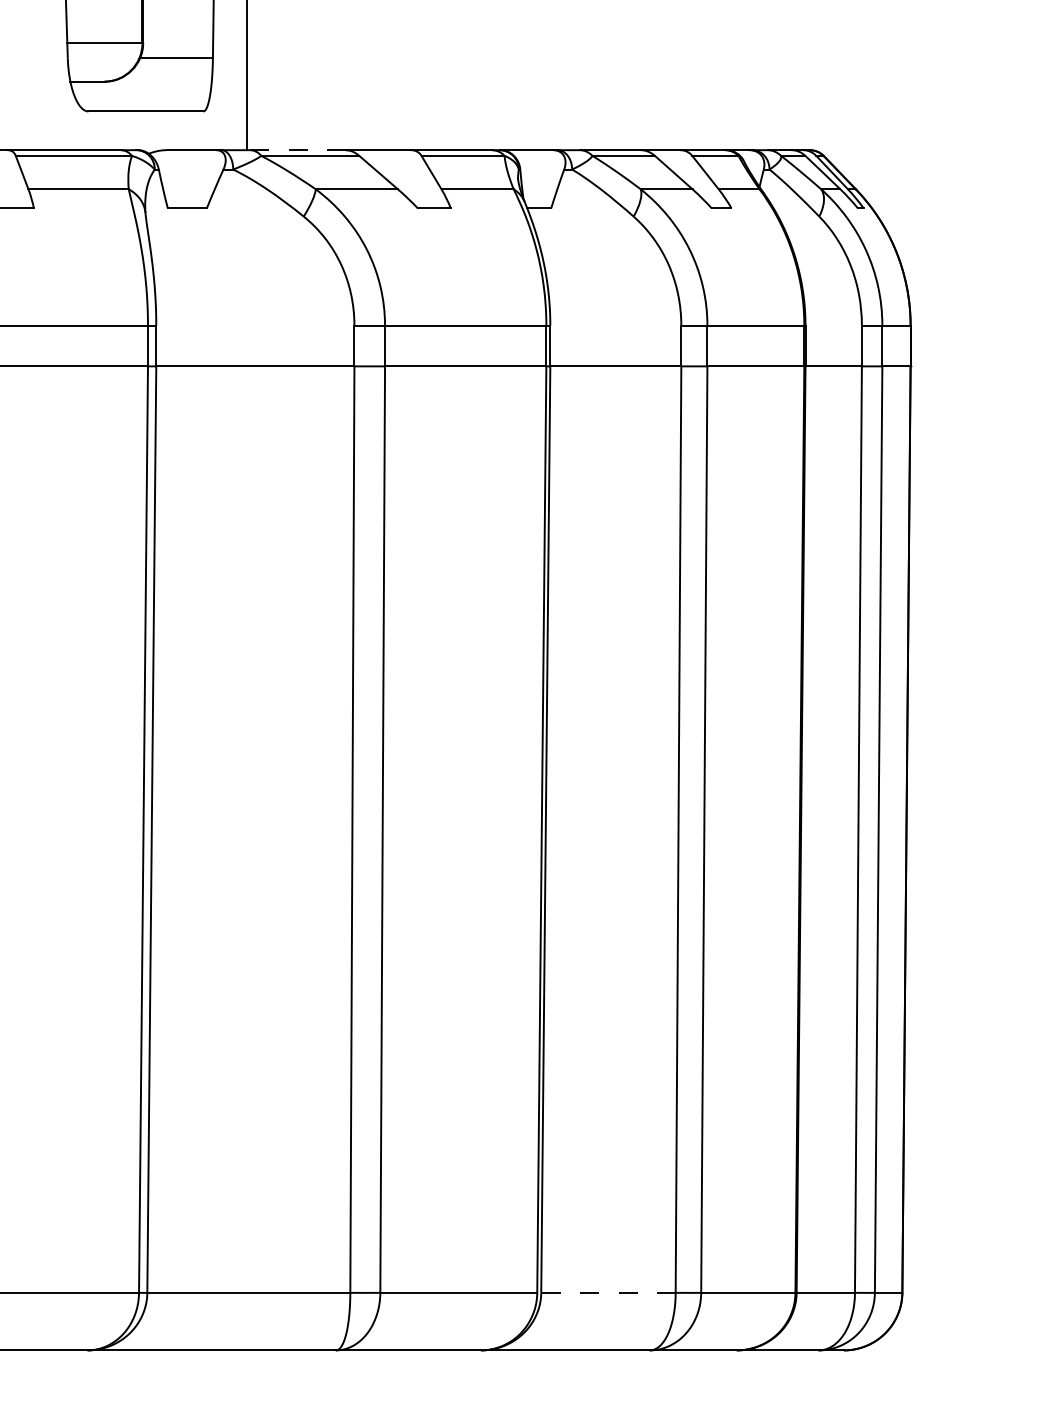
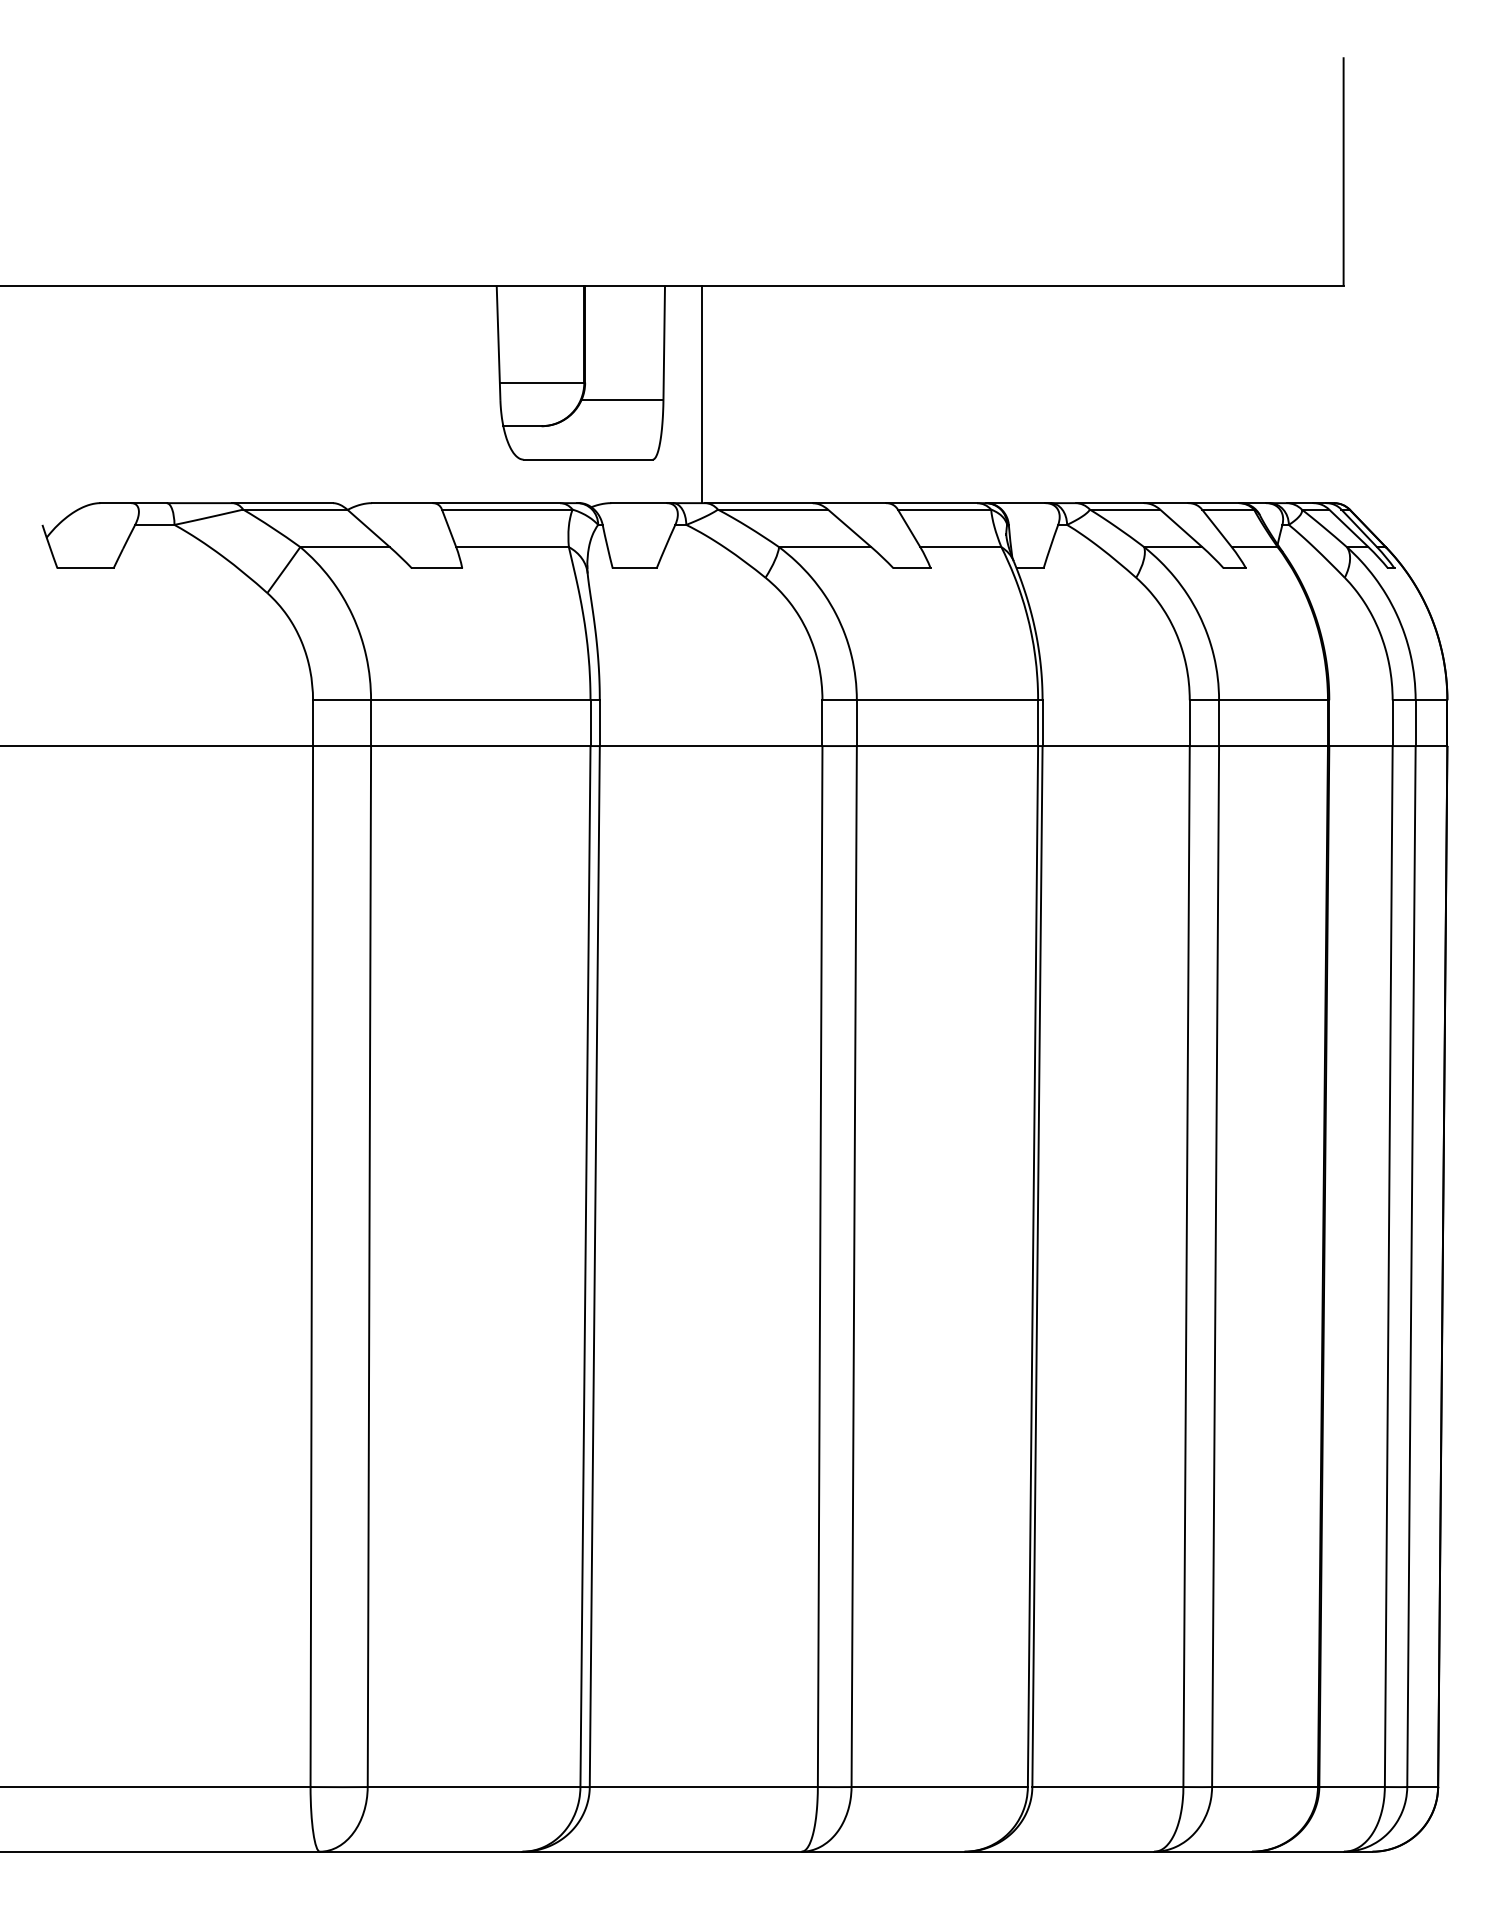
line: (297, 150) -> (758, 503), dashed -> solid
line: (608, 1293) -> (1107, 1787), dashed -> solid

